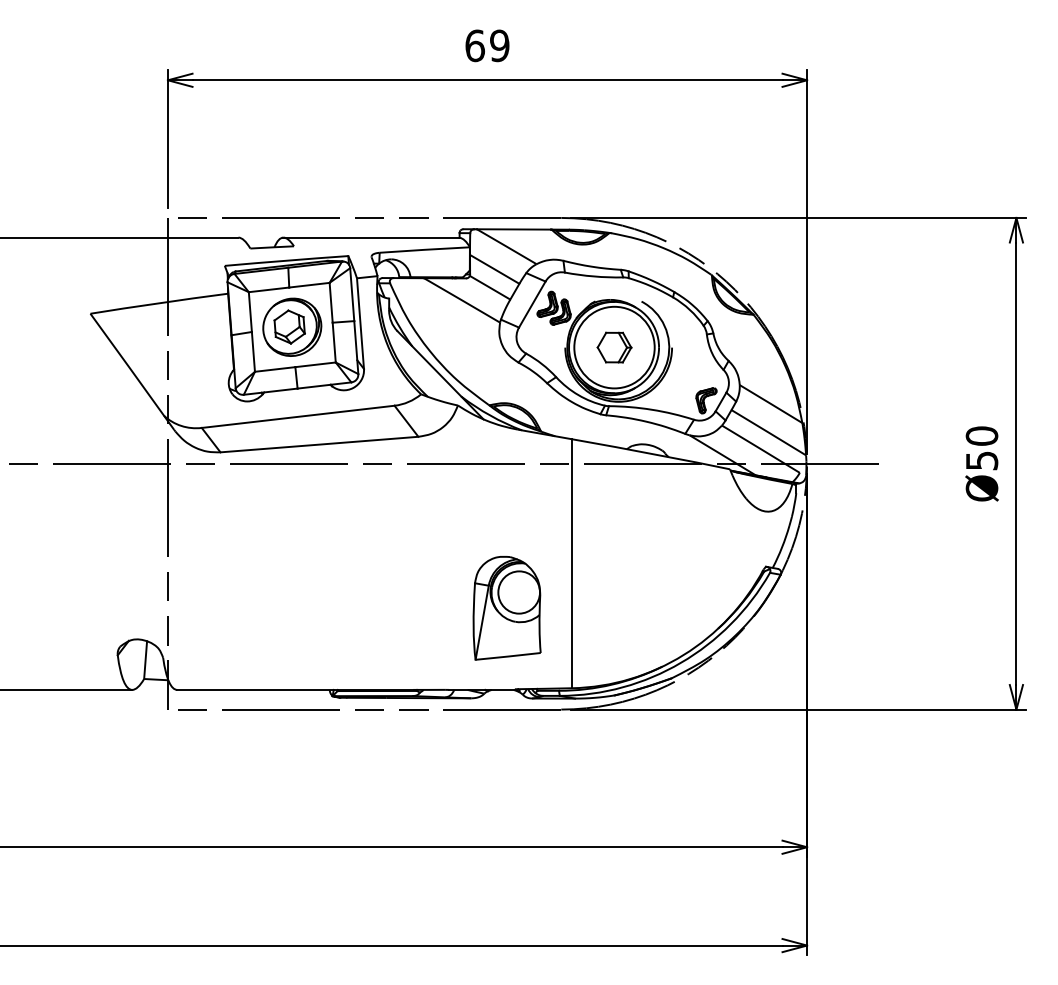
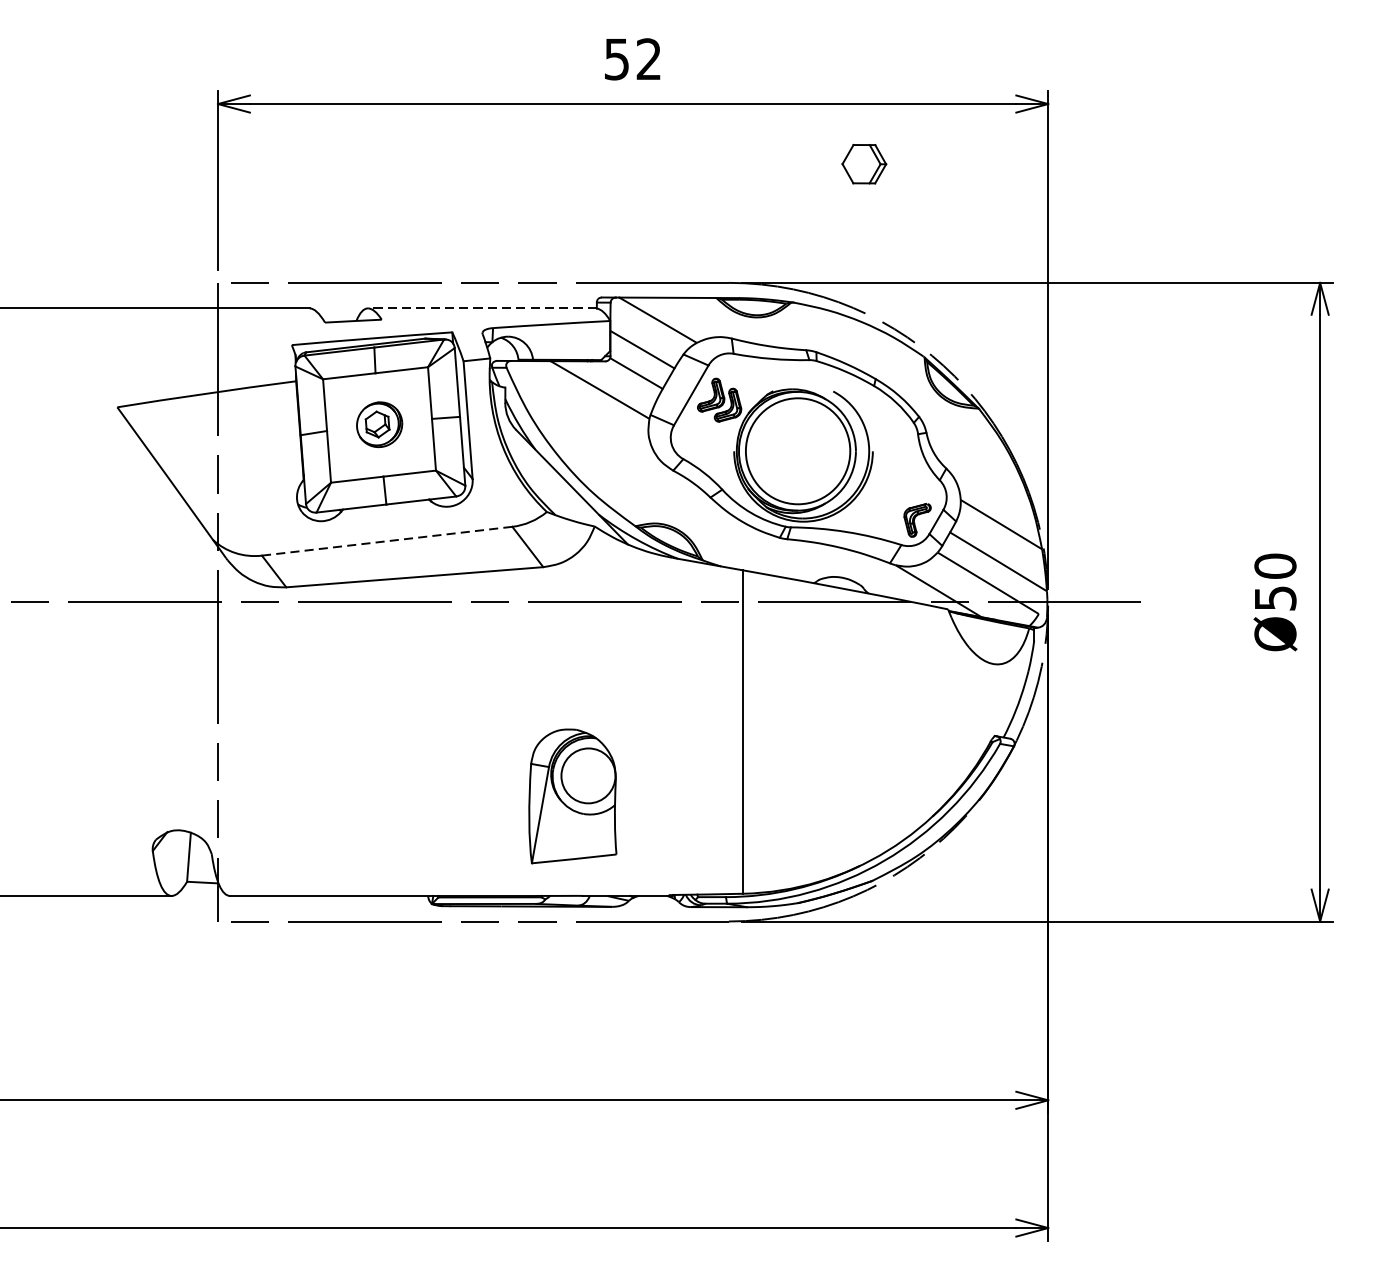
text: (487, 45) -> (633, 58), 69 -> 52
line: (371, 237) -> (482, 308), solid -> dashed
part: (292, 326) -> (379, 423), size x0.6
part: (614, 347) -> (864, 164), moved
line: (297, 416) -> (386, 540), solid -> dashed
part: (506, 608) -> (572, 796), moved

